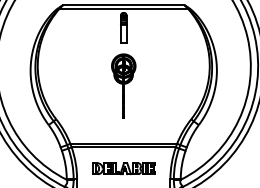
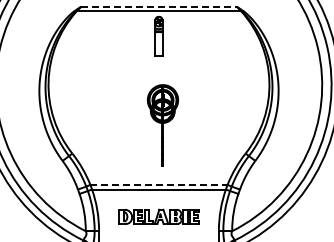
line: (124, 4) -> (159, 6), solid -> dashed
part: (123, 85) -> (162, 125), moved
line: (124, 143) -> (159, 184), solid -> dashed

